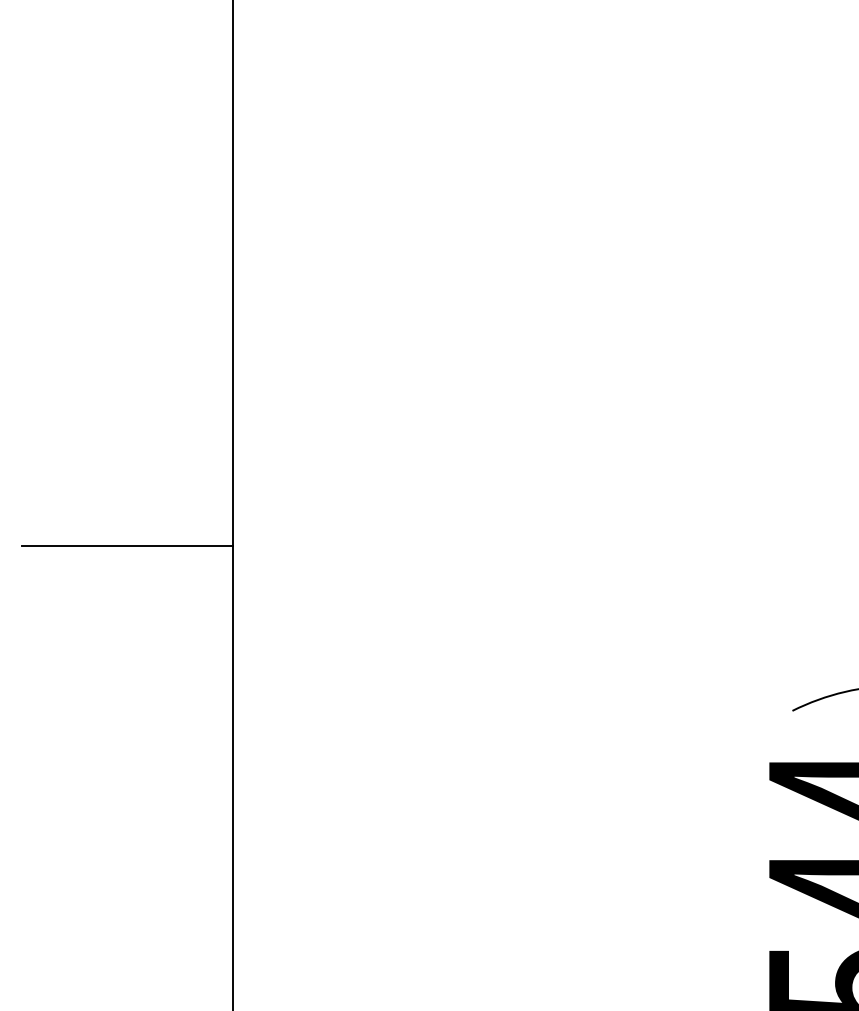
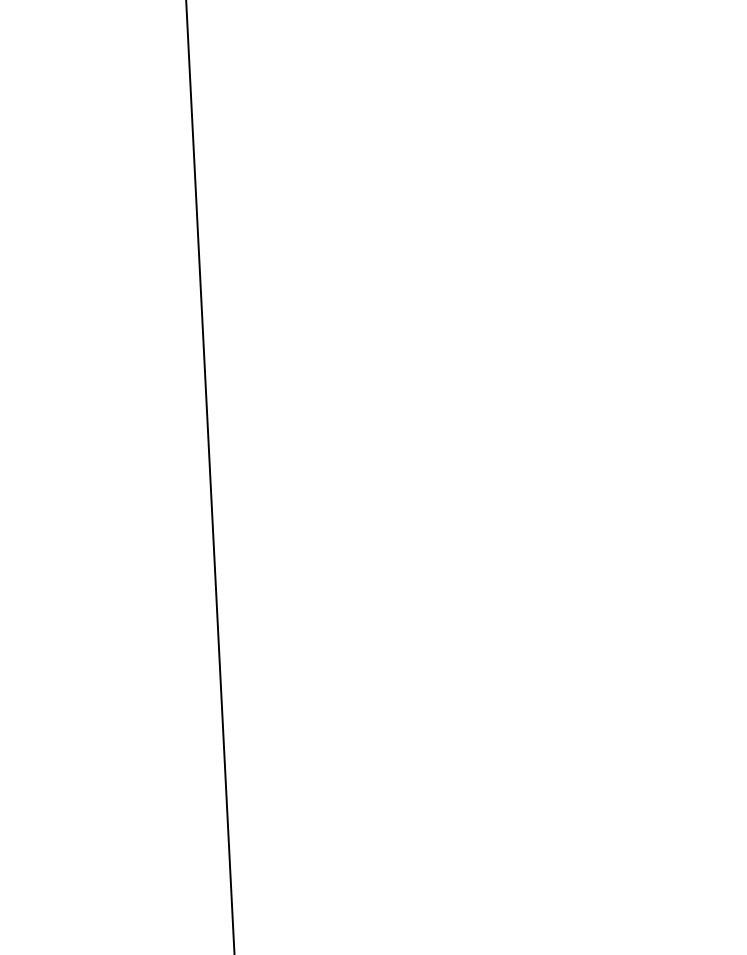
line: (127, 546) -> (109, 557), removed

